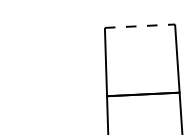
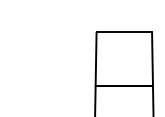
line: (140, 26) -> (124, 32), dashed -> solid

